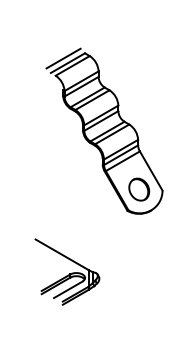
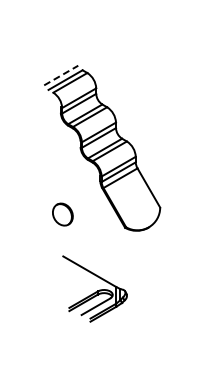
line: (63, 58) -> (61, 75), solid -> dashed
part: (138, 189) -> (62, 214), moved
part: (66, 271) -> (94, 288), moved

